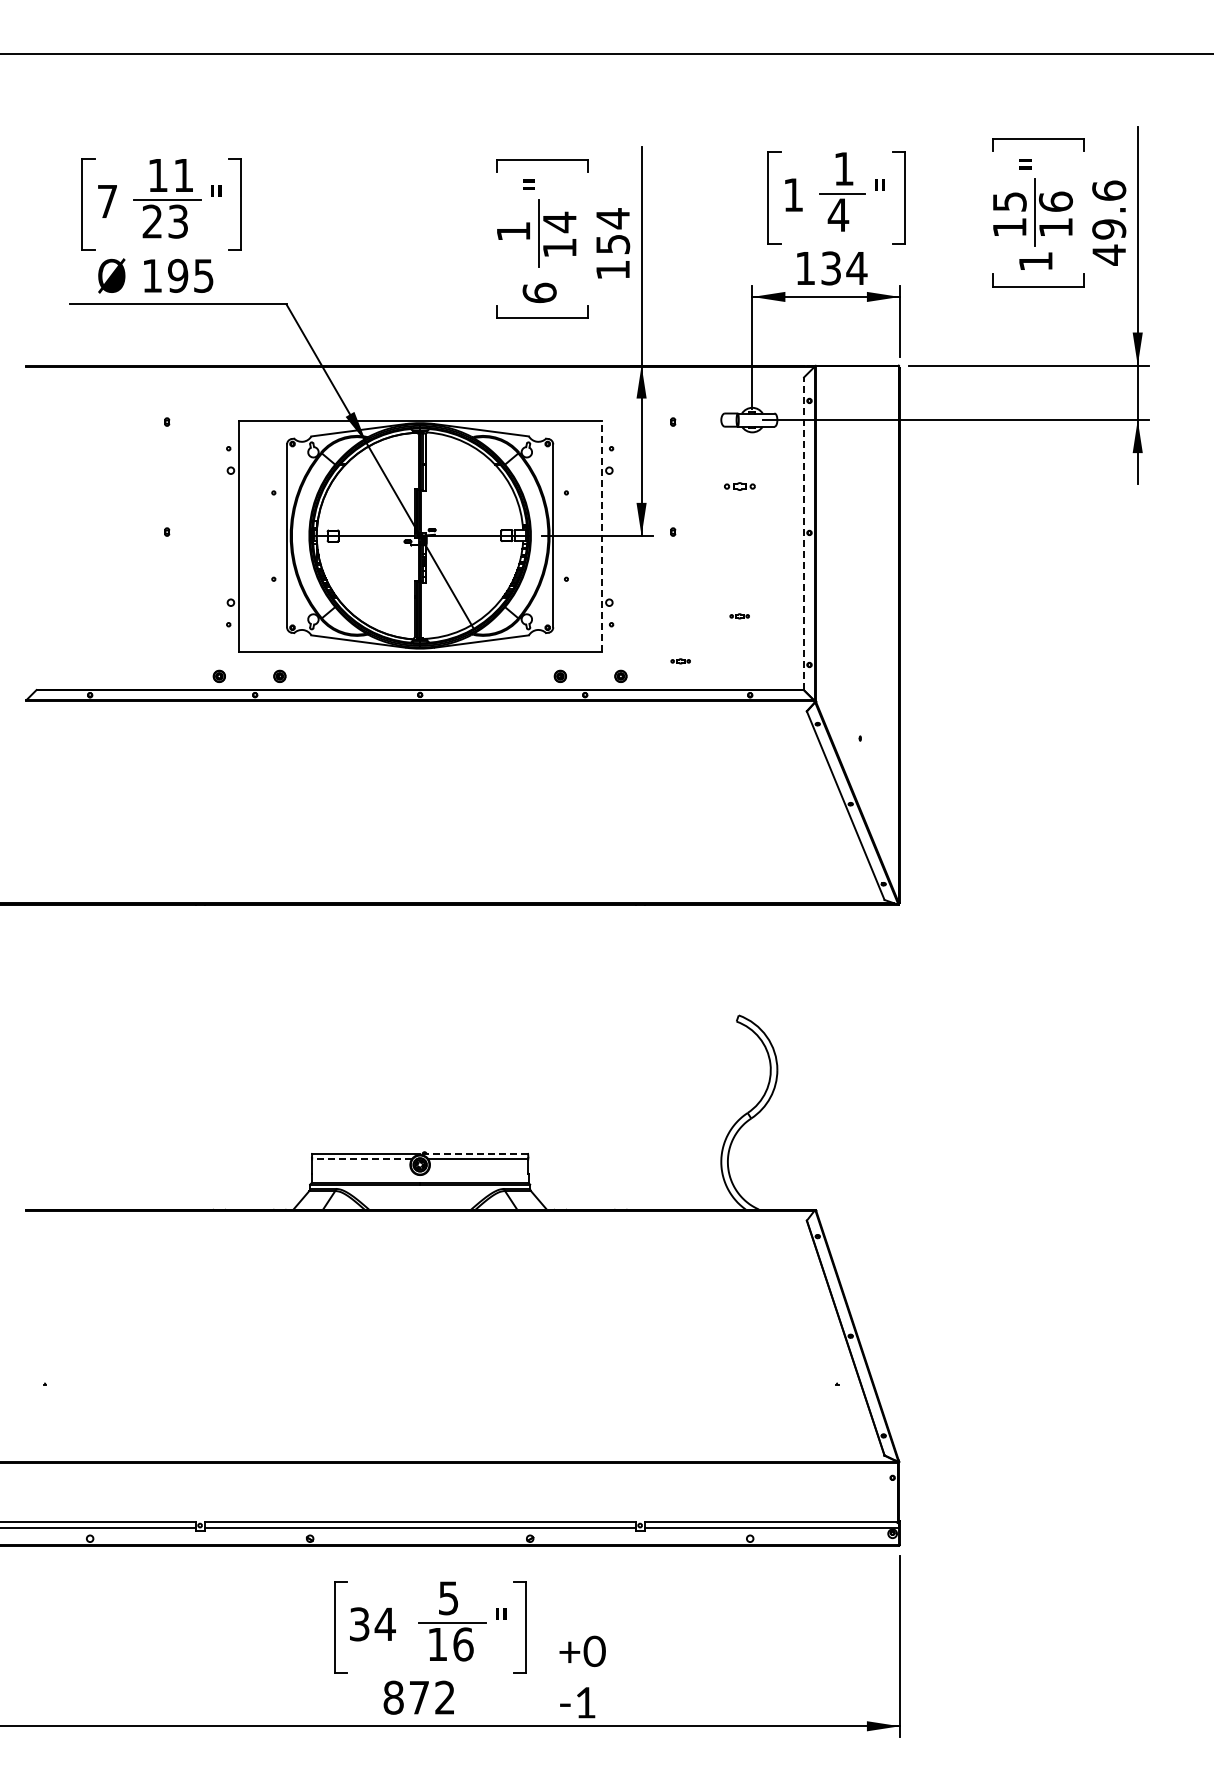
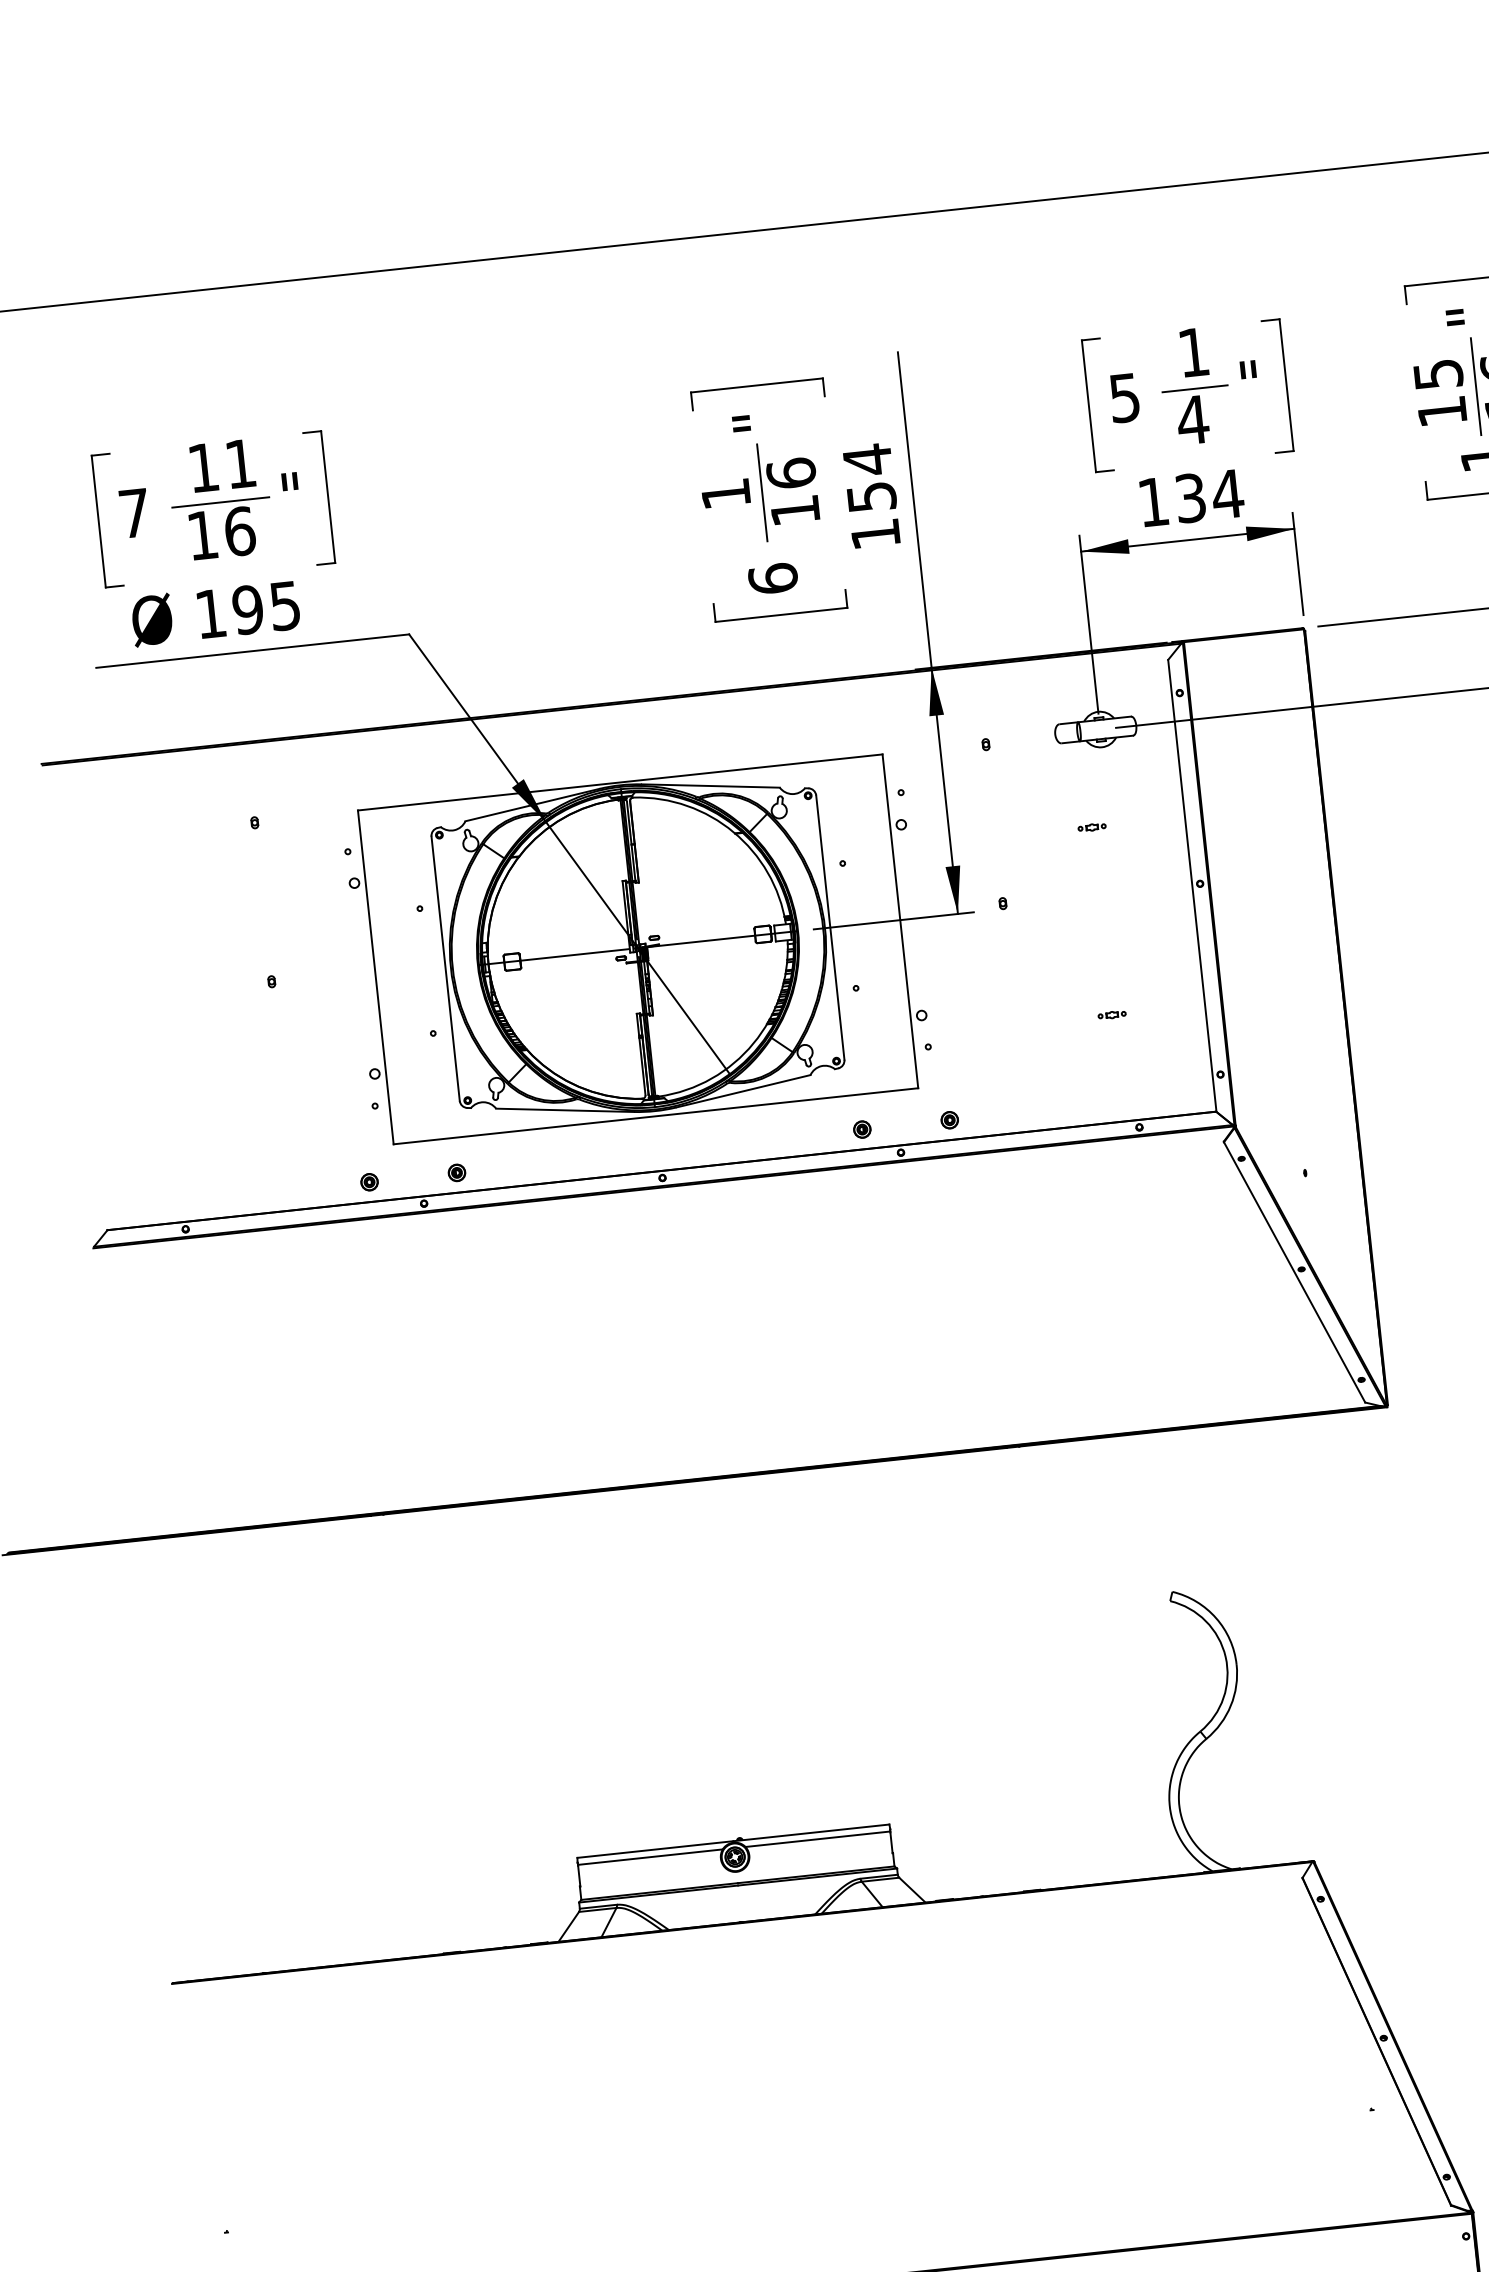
text: (792, 195) -> (1123, 398), 1 -> 5
text: (165, 221) -> (221, 533), 23 -> 16
text: (559, 222) -> (790, 473), 14 -> 16
part: (739, 486) -> (1091, 827), size x0.62
line: (804, 533) -> (1192, 885), dashed -> solid
line: (601, 536) -> (900, 921), dashed -> solid
part: (680, 661) -> (1033, 1089), removed
line: (474, 1153) -> (811, 1832), dashed -> solid
line: (361, 1158) -> (649, 1856), dashed -> solid

